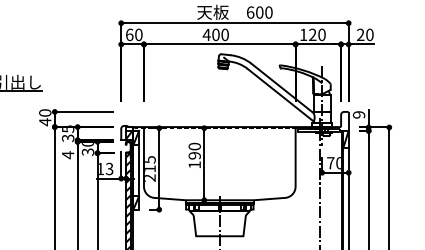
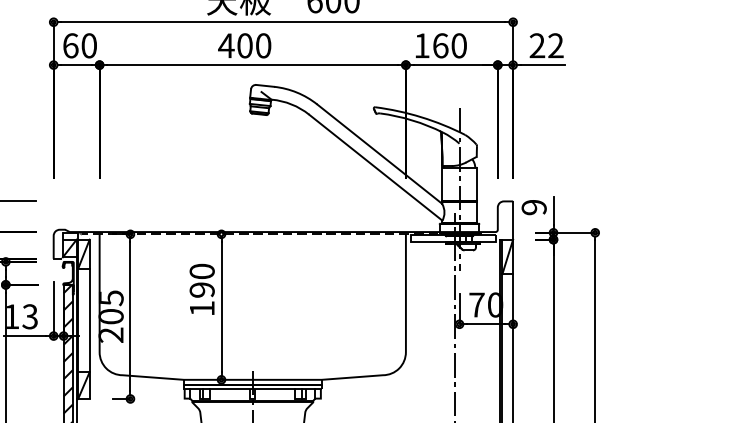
text: (312, 34) -> (440, 45), 120 -> 160
text: (369, 34) -> (555, 45), 20 -> 22
text: (150, 168) -> (112, 315), 215 -> 205

